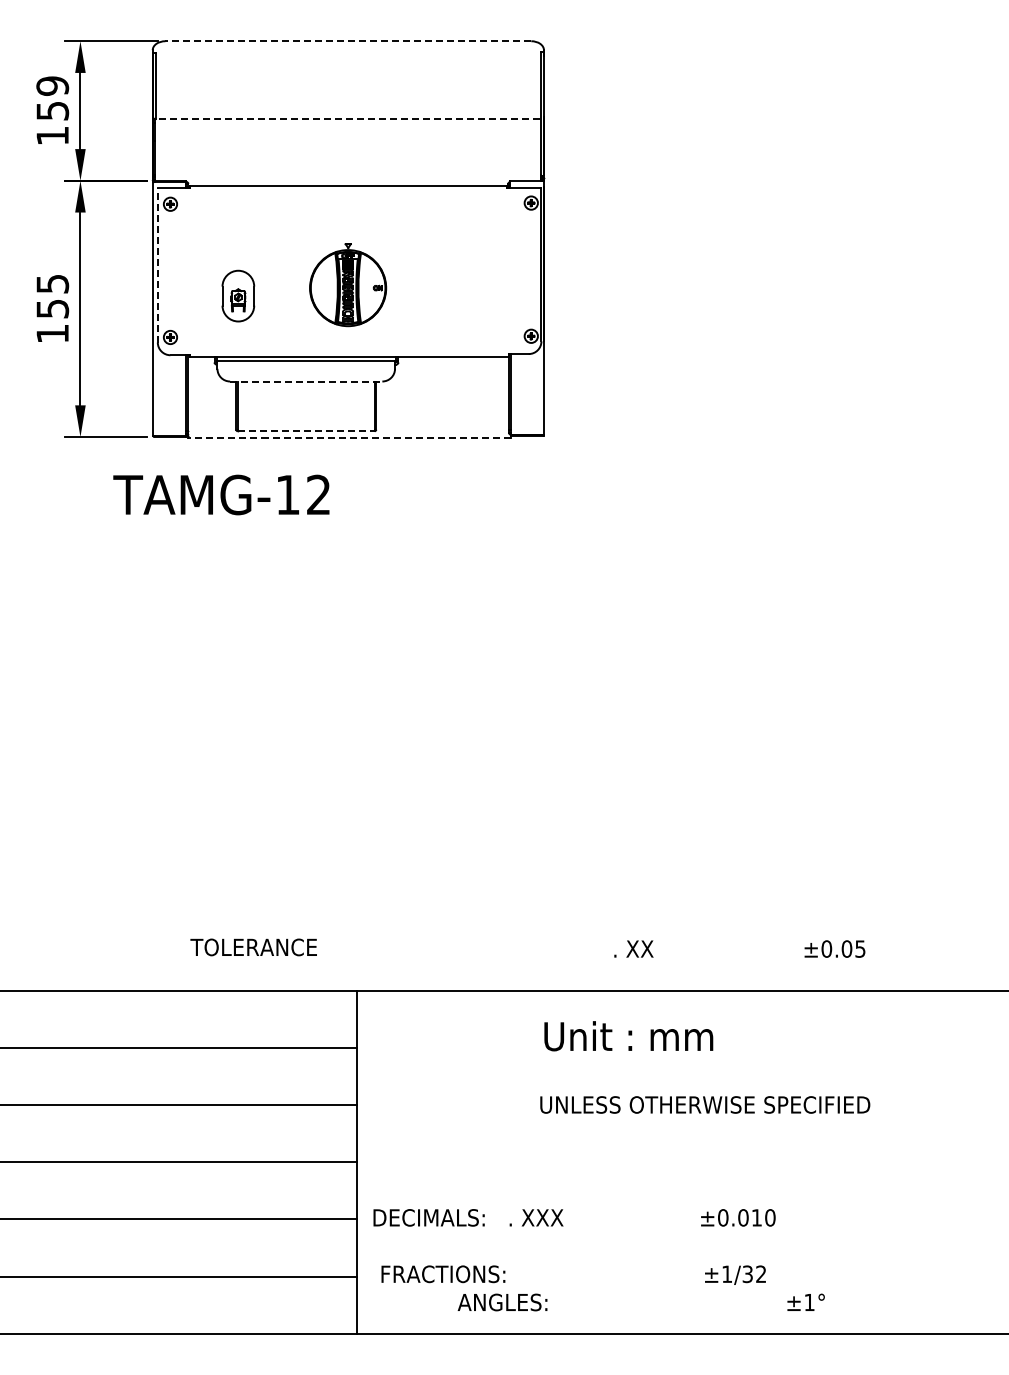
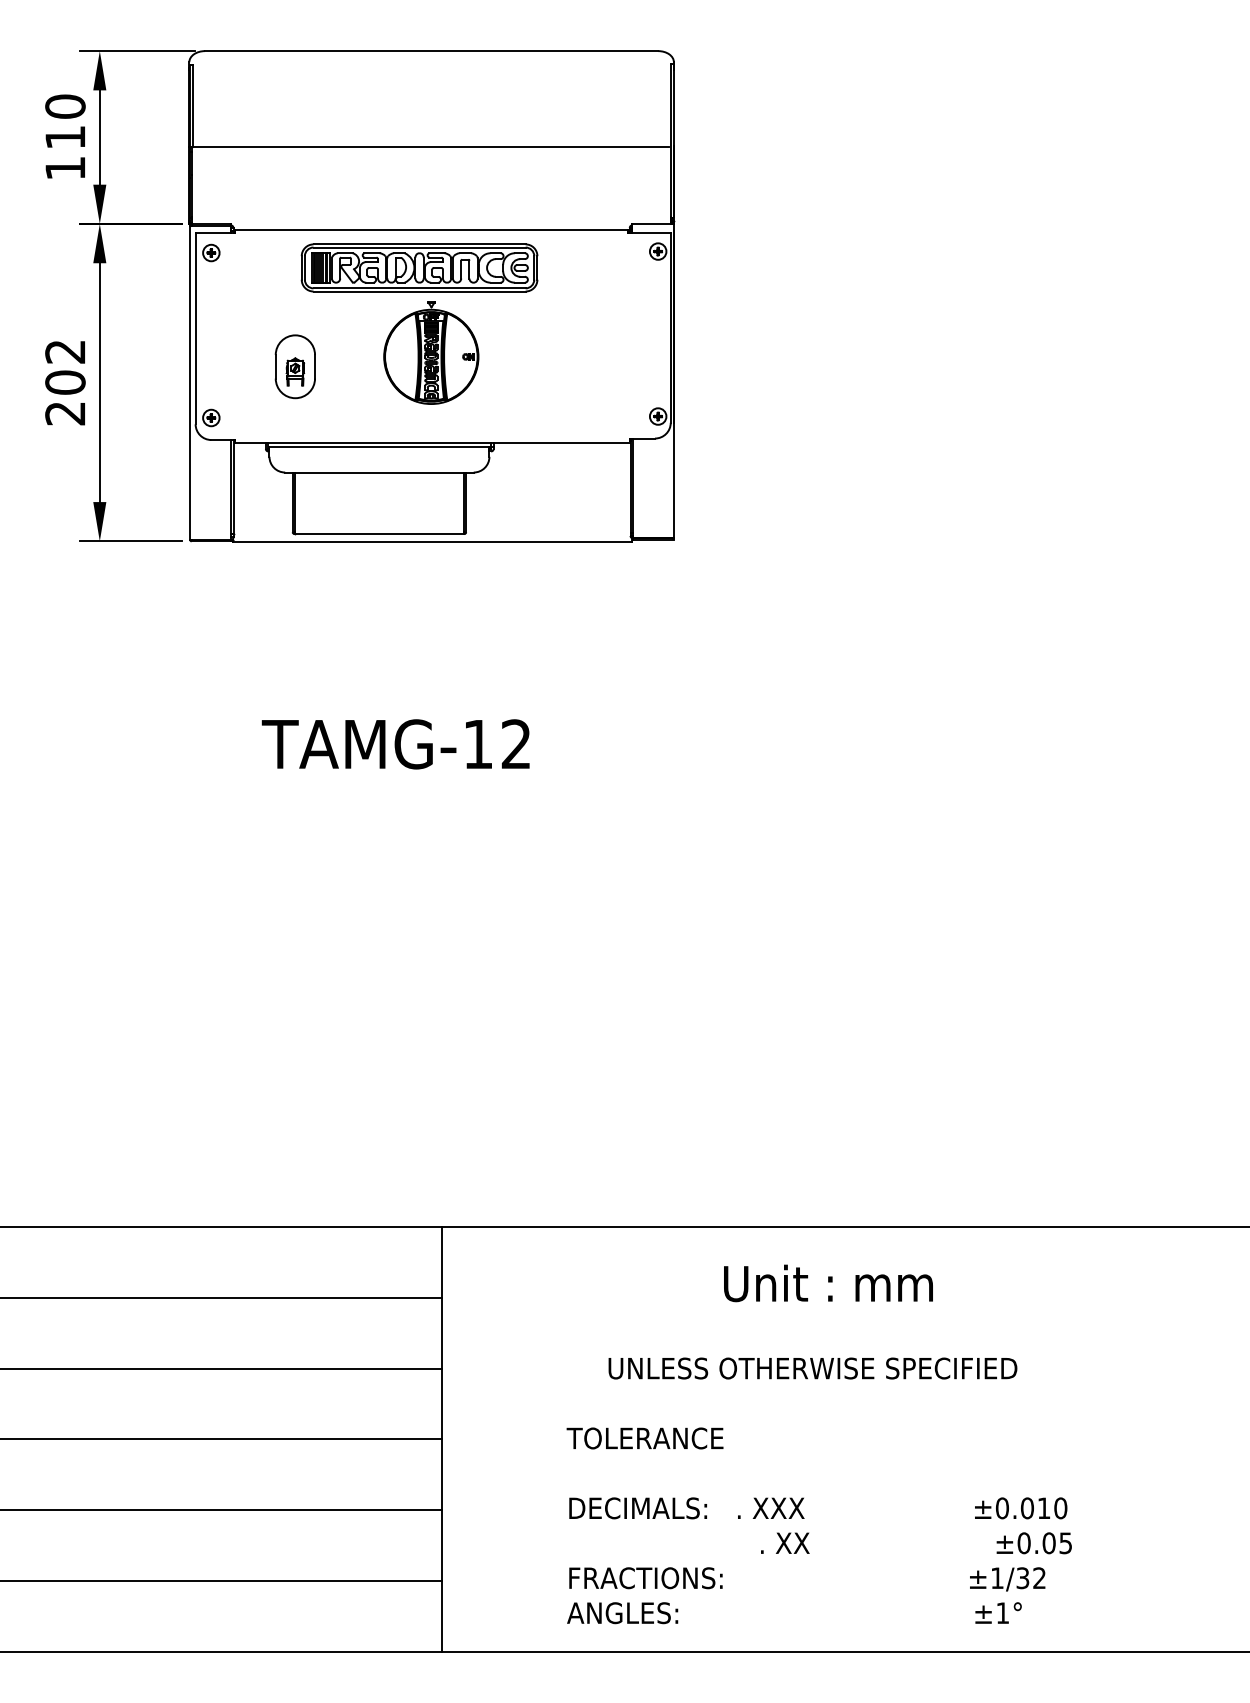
line: (348, 41) -> (431, 51), dashed -> solid
text: (52, 98) -> (65, 122), 159 -> 110
line: (346, 118) -> (429, 146), dashed -> solid
part: (338, 216) -> (419, 268), added
line: (157, 264) -> (195, 327), dashed -> solid
text: (52, 309) -> (65, 383), 155 -> 202
line: (306, 381) -> (379, 472), dashed -> solid
line: (306, 431) -> (379, 534), dashed -> solid
line: (348, 437) -> (431, 541), dashed -> solid
text: (221, 494) -> (395, 743), moved
text: (253, 947) -> (644, 1438), moved
text: (739, 948) -> (916, 1542), moved
text: (628, 1036) -> (828, 1283), moved
text: (705, 1104) -> (813, 1367), moved
text: (574, 1217) -> (818, 1507), moved
text: (573, 1274) -> (807, 1578), moved

